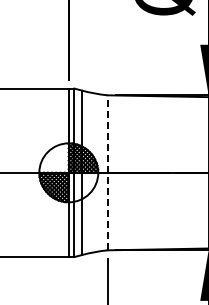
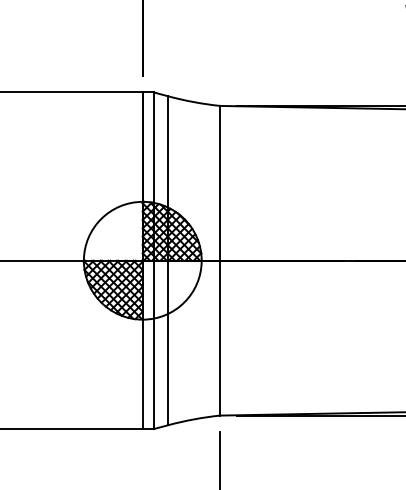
line: (107, 172) -> (220, 260), dashed -> solid

